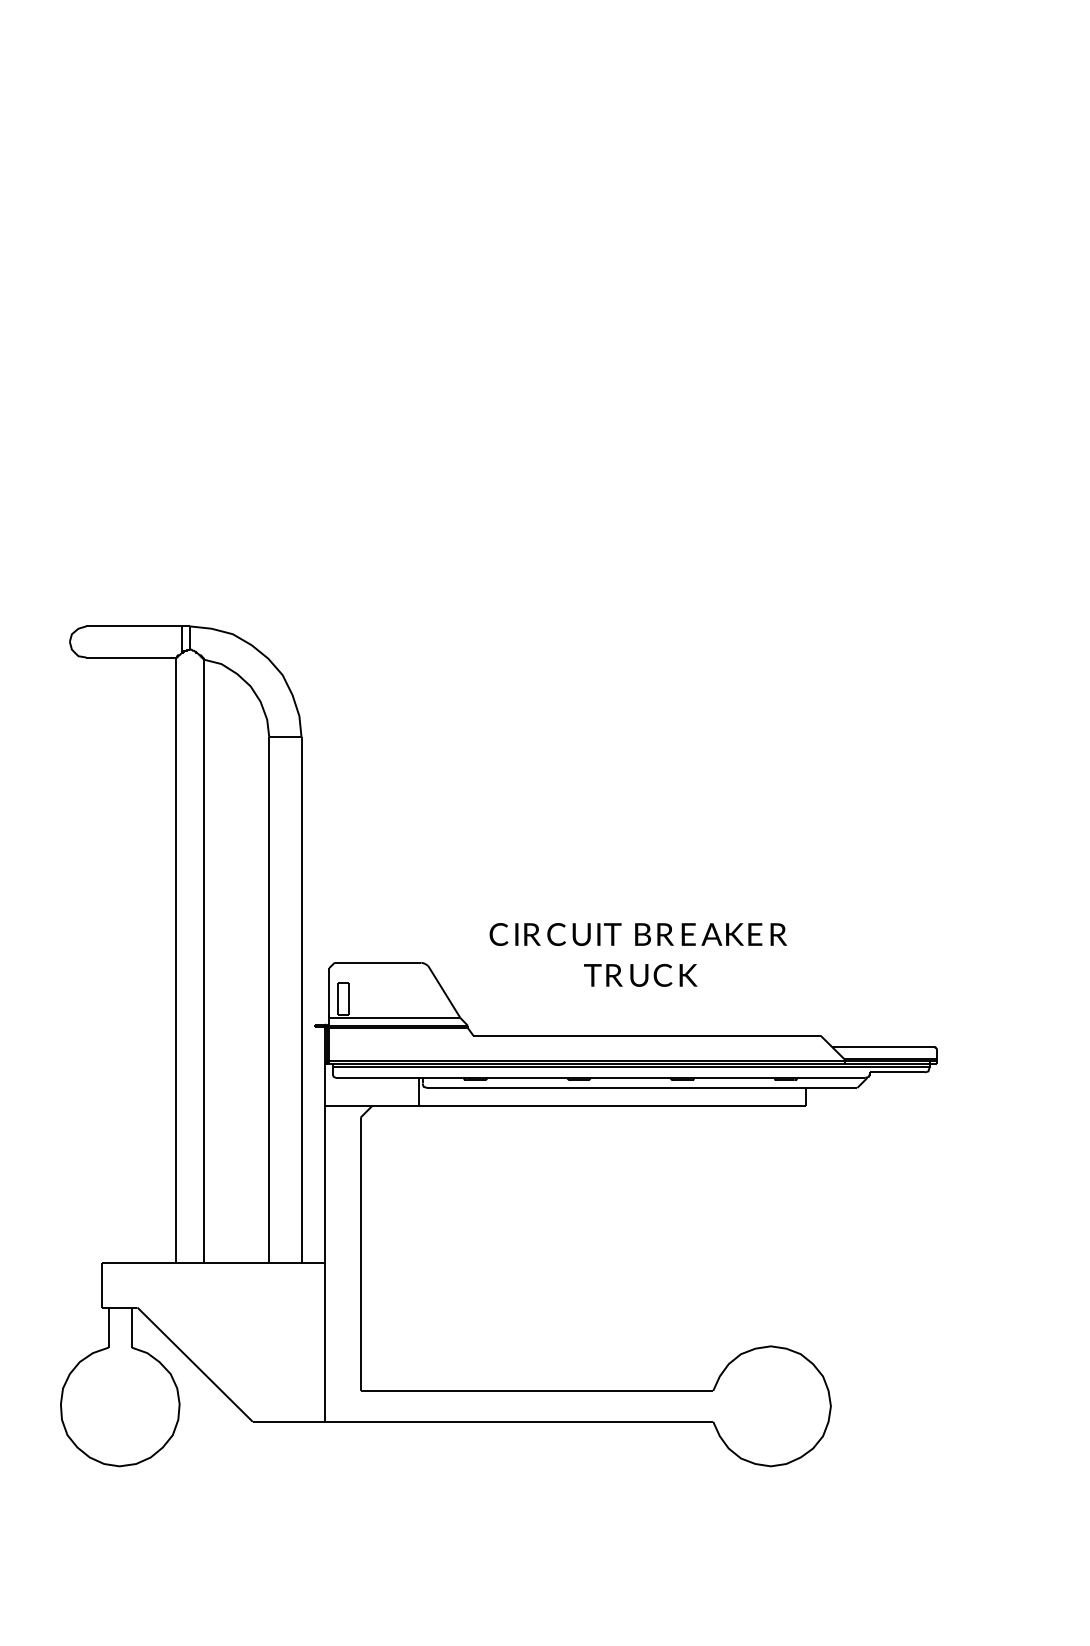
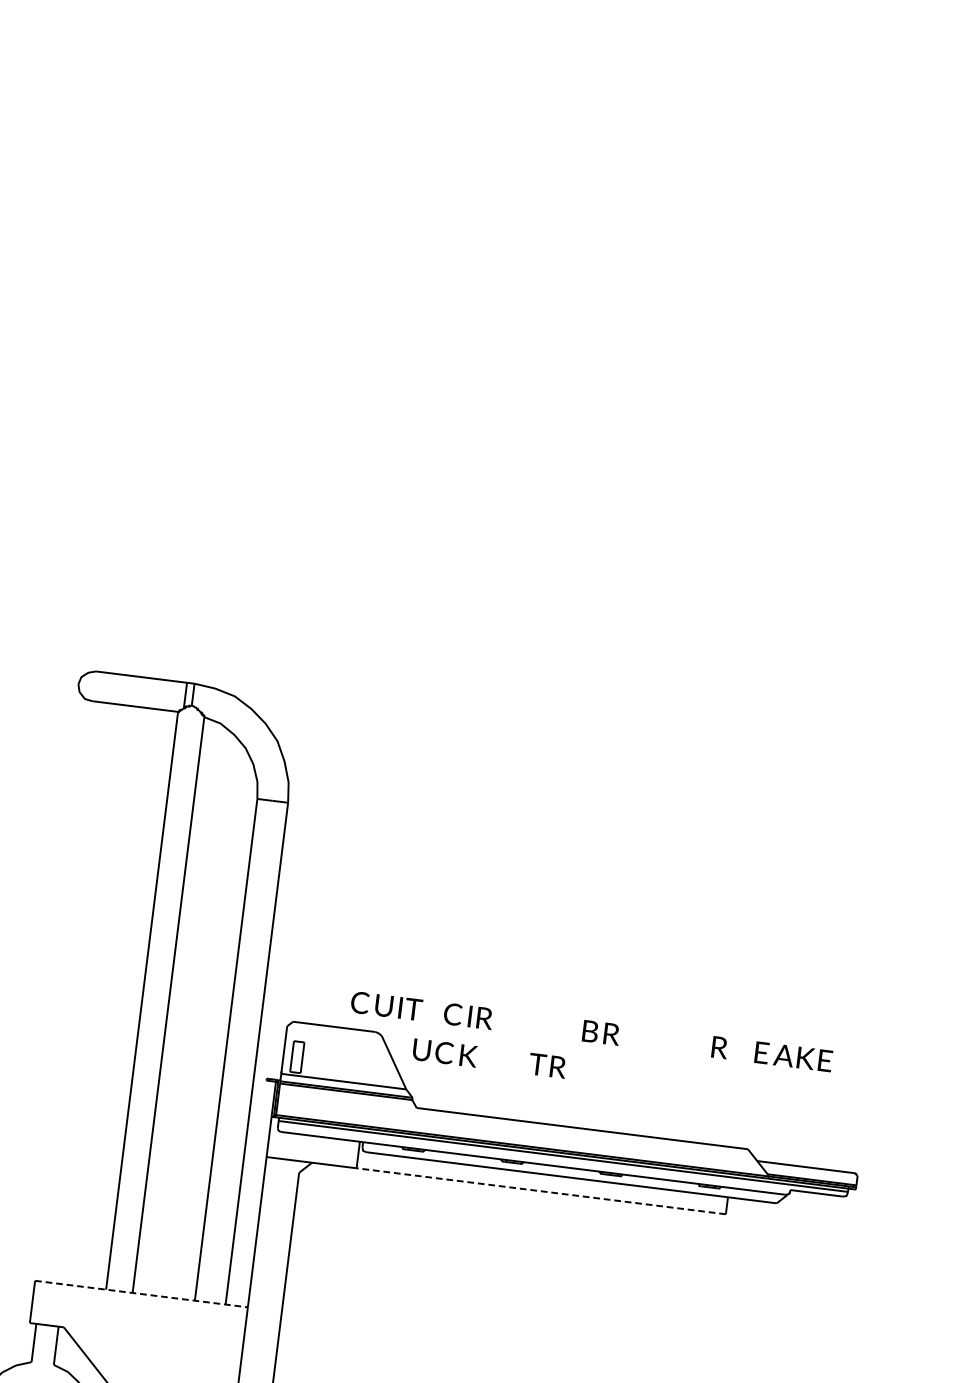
text: (584, 934) -> (386, 1006), moved
text: (721, 934) -> (793, 1056), moved
text: (663, 974) -> (444, 1052), moved
line: (612, 1105) -> (541, 1191), solid -> dashed
line: (213, 1263) -> (141, 1294), solid -> dashed

